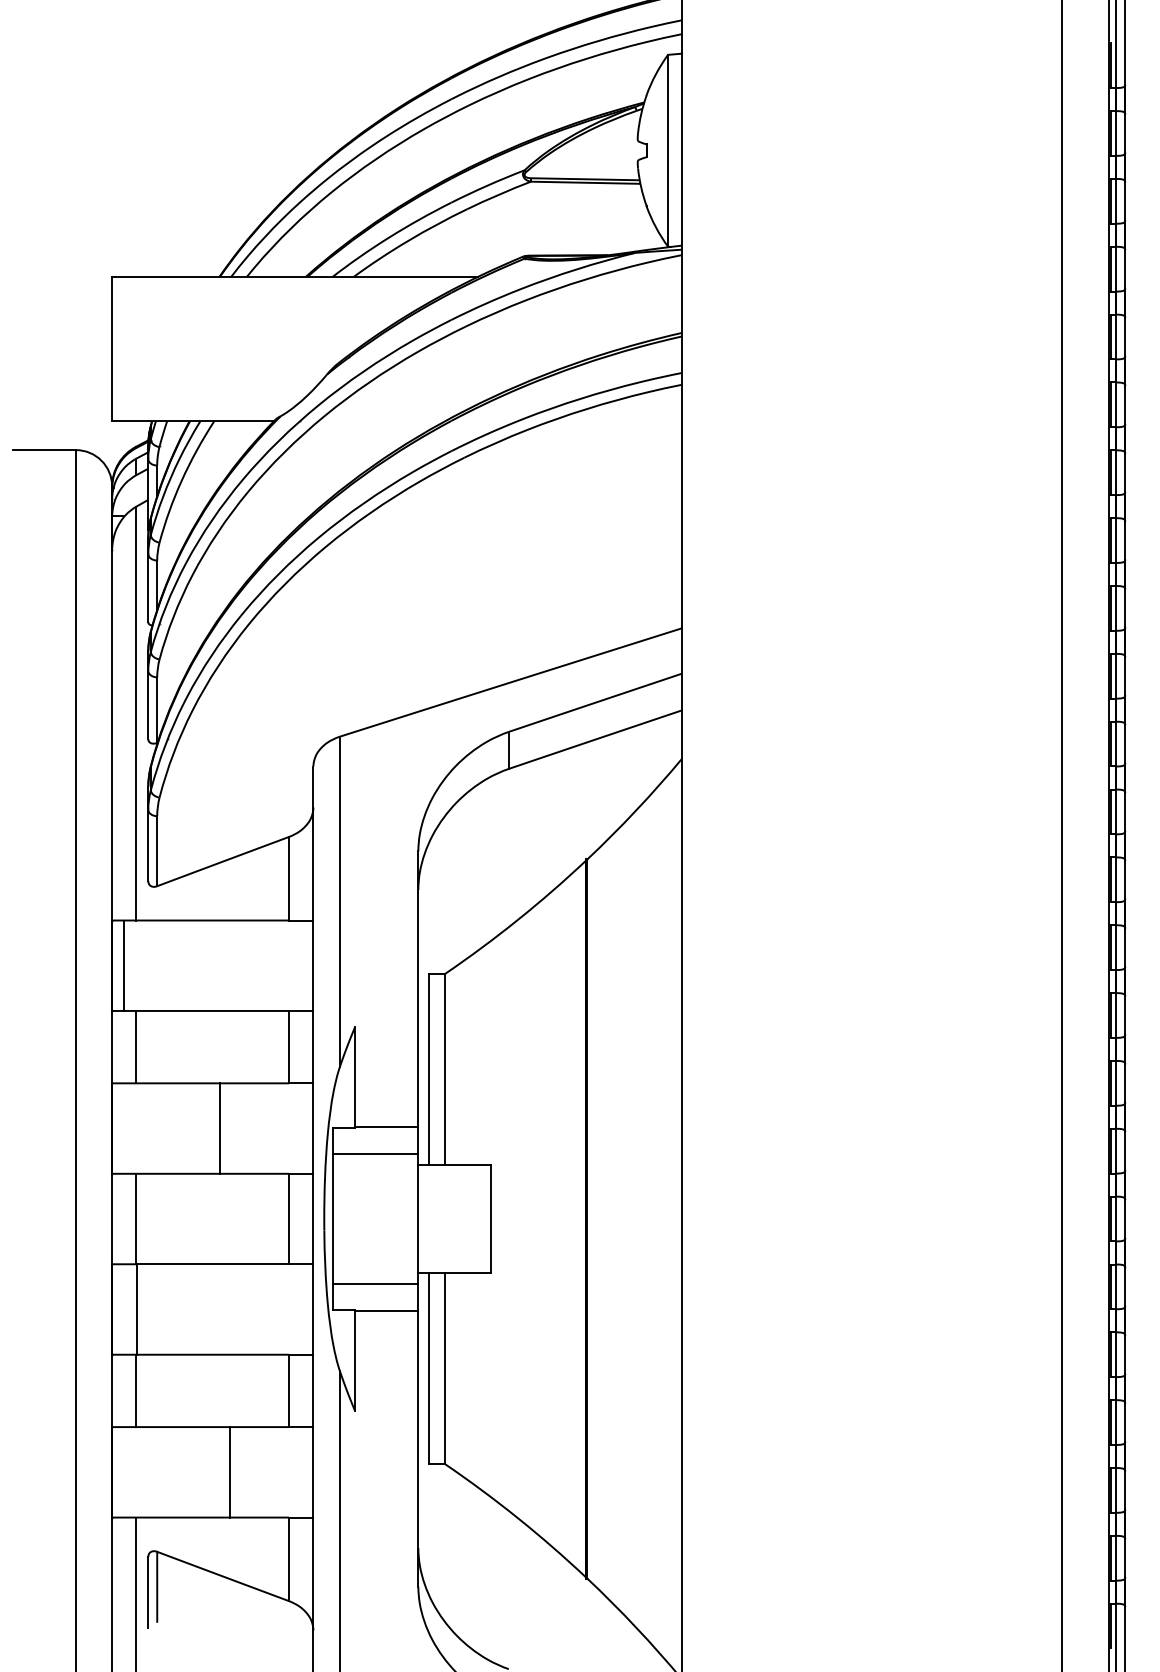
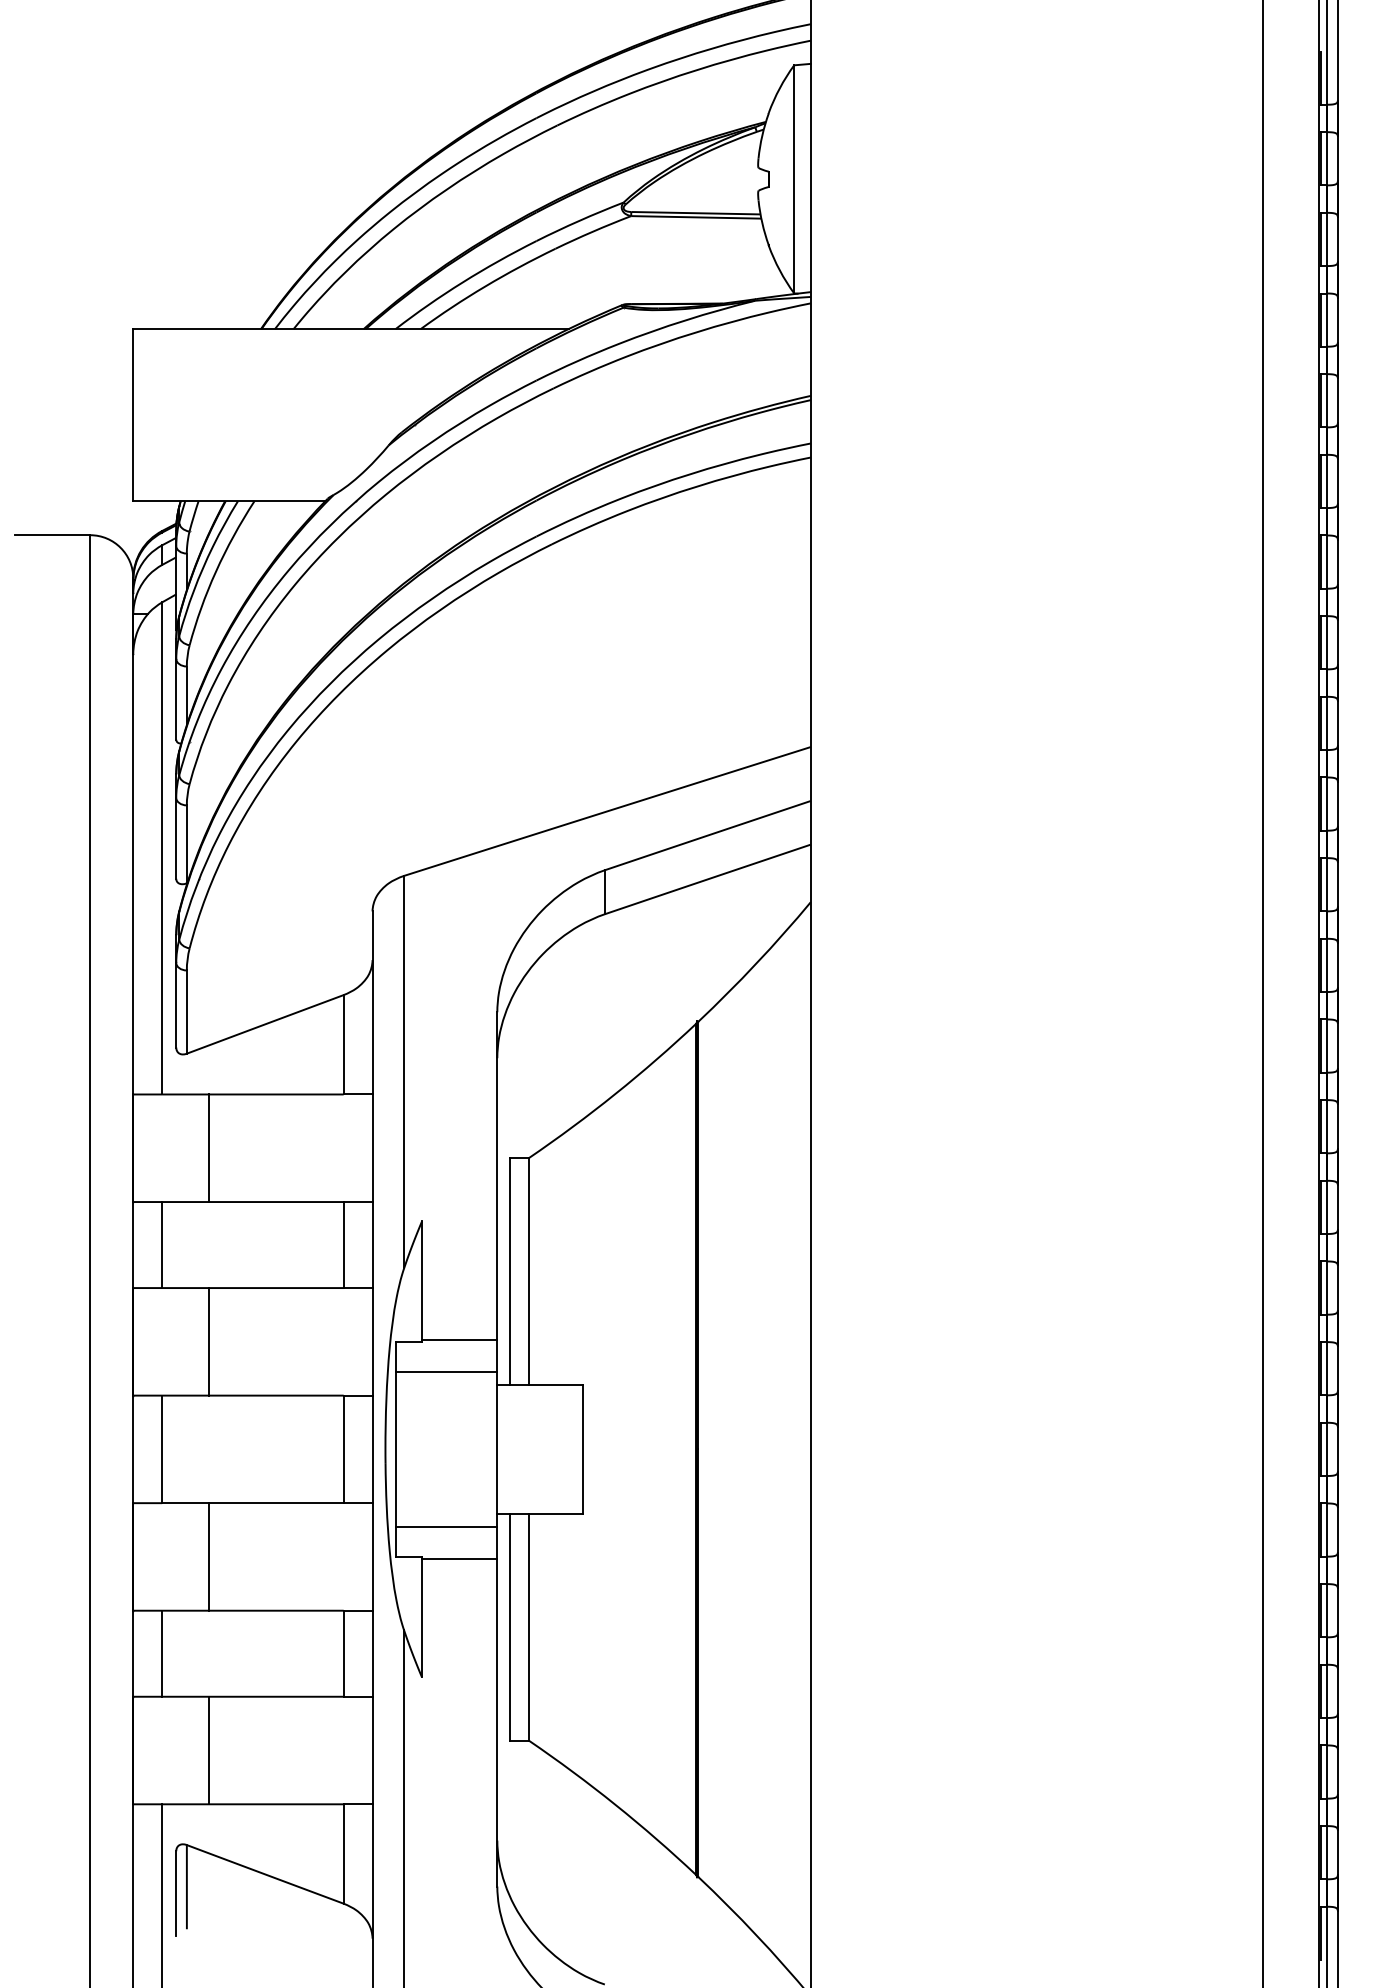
line: (124, 965) -> (208, 1147), moved
line: (220, 1128) -> (208, 1341), moved
line: (137, 1309) -> (208, 1556), moved
line: (230, 1472) -> (208, 1750), moved

